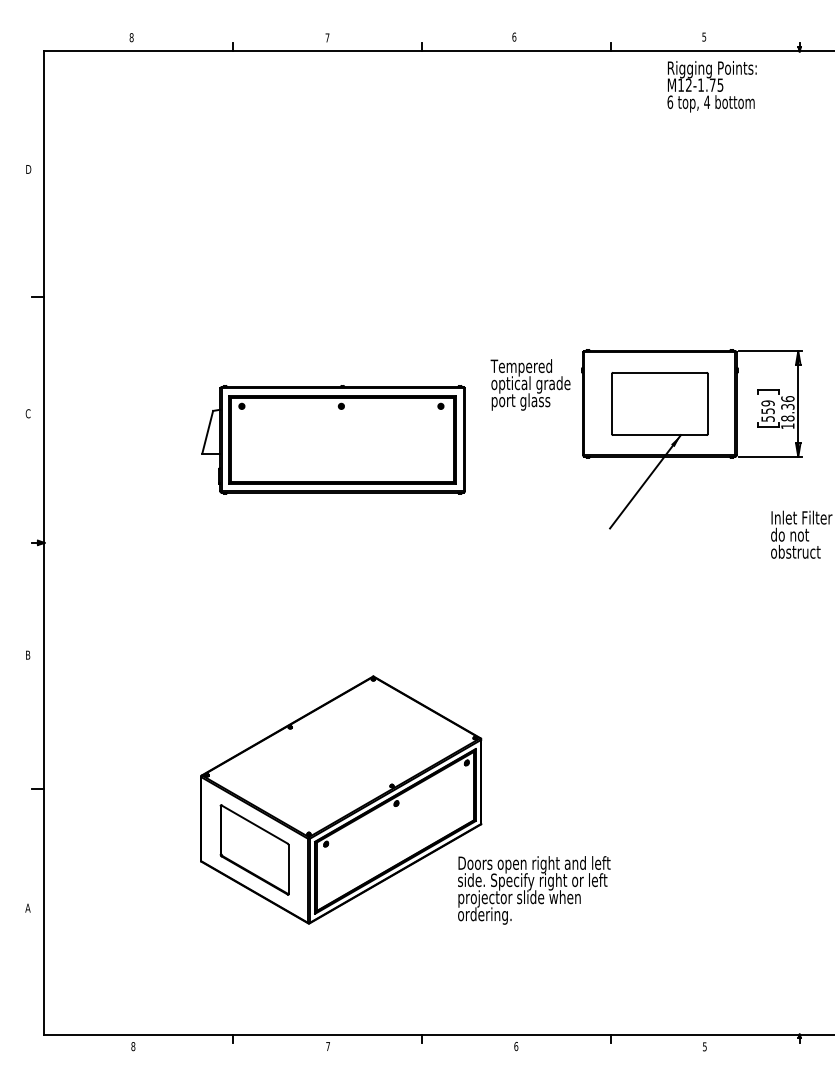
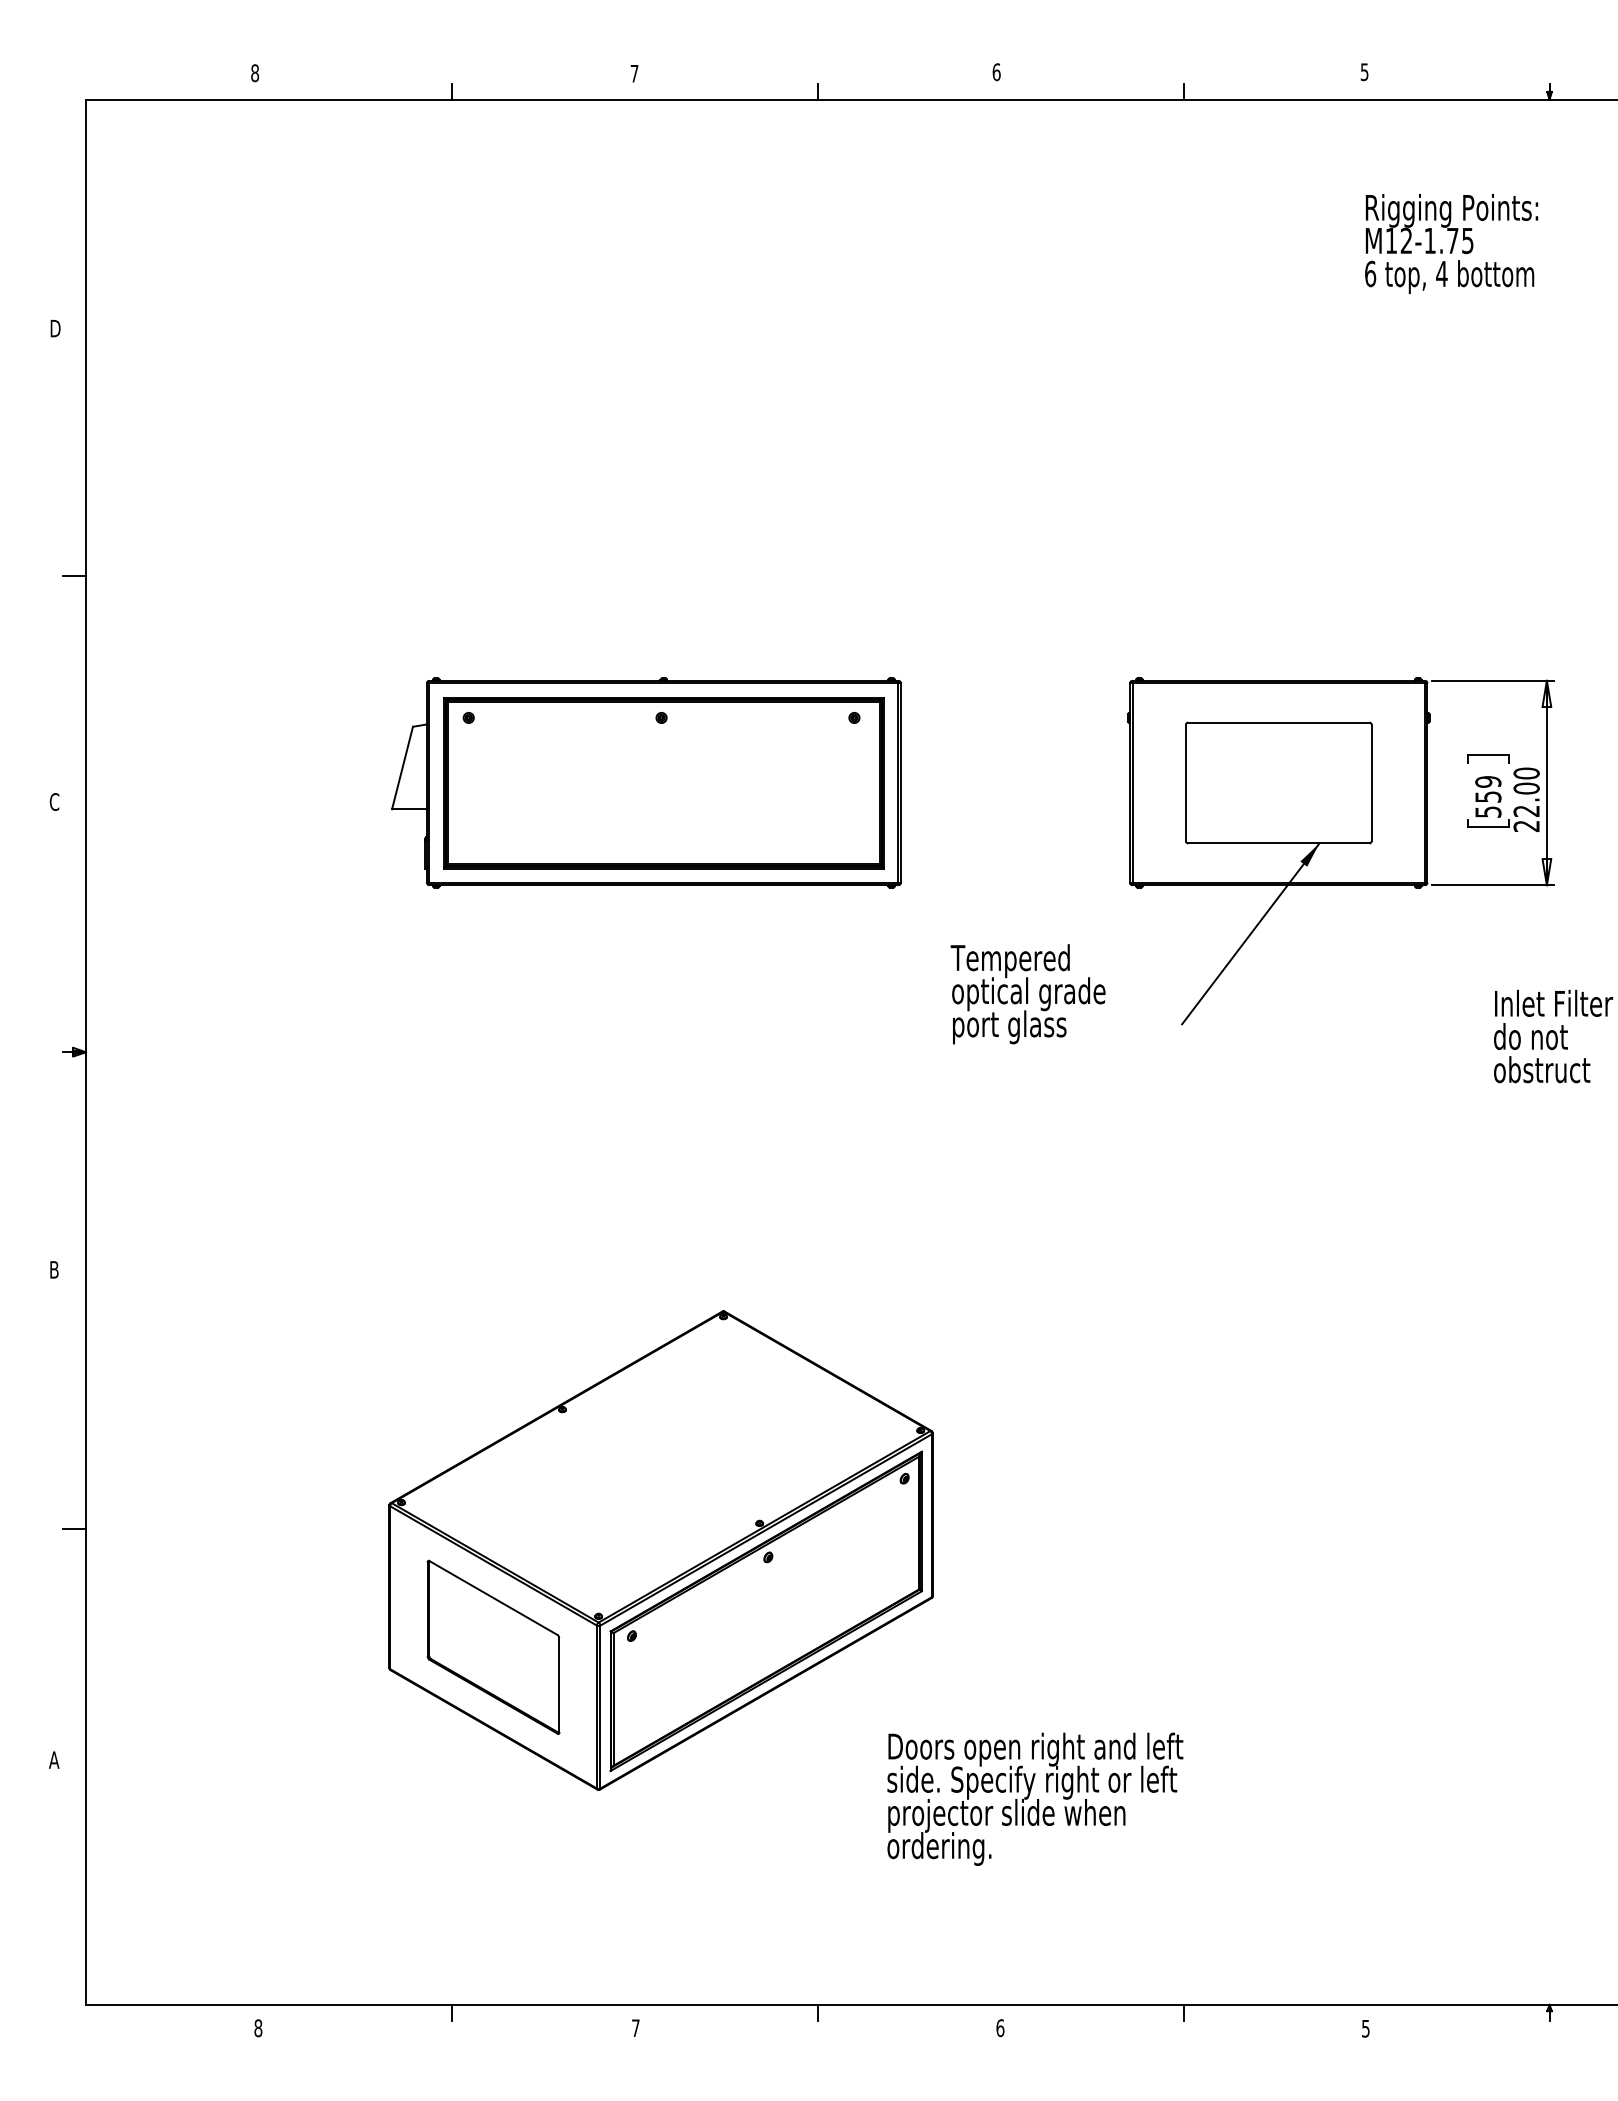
text: (711, 86) -> (1450, 243), moved
text: (530, 384) -> (1027, 993), moved
text: (787, 412) -> (1525, 799), 18.36 -> 22.00
part: (333, 439) -> (646, 782), moved
text: (534, 890) -> (1035, 1799), moved

